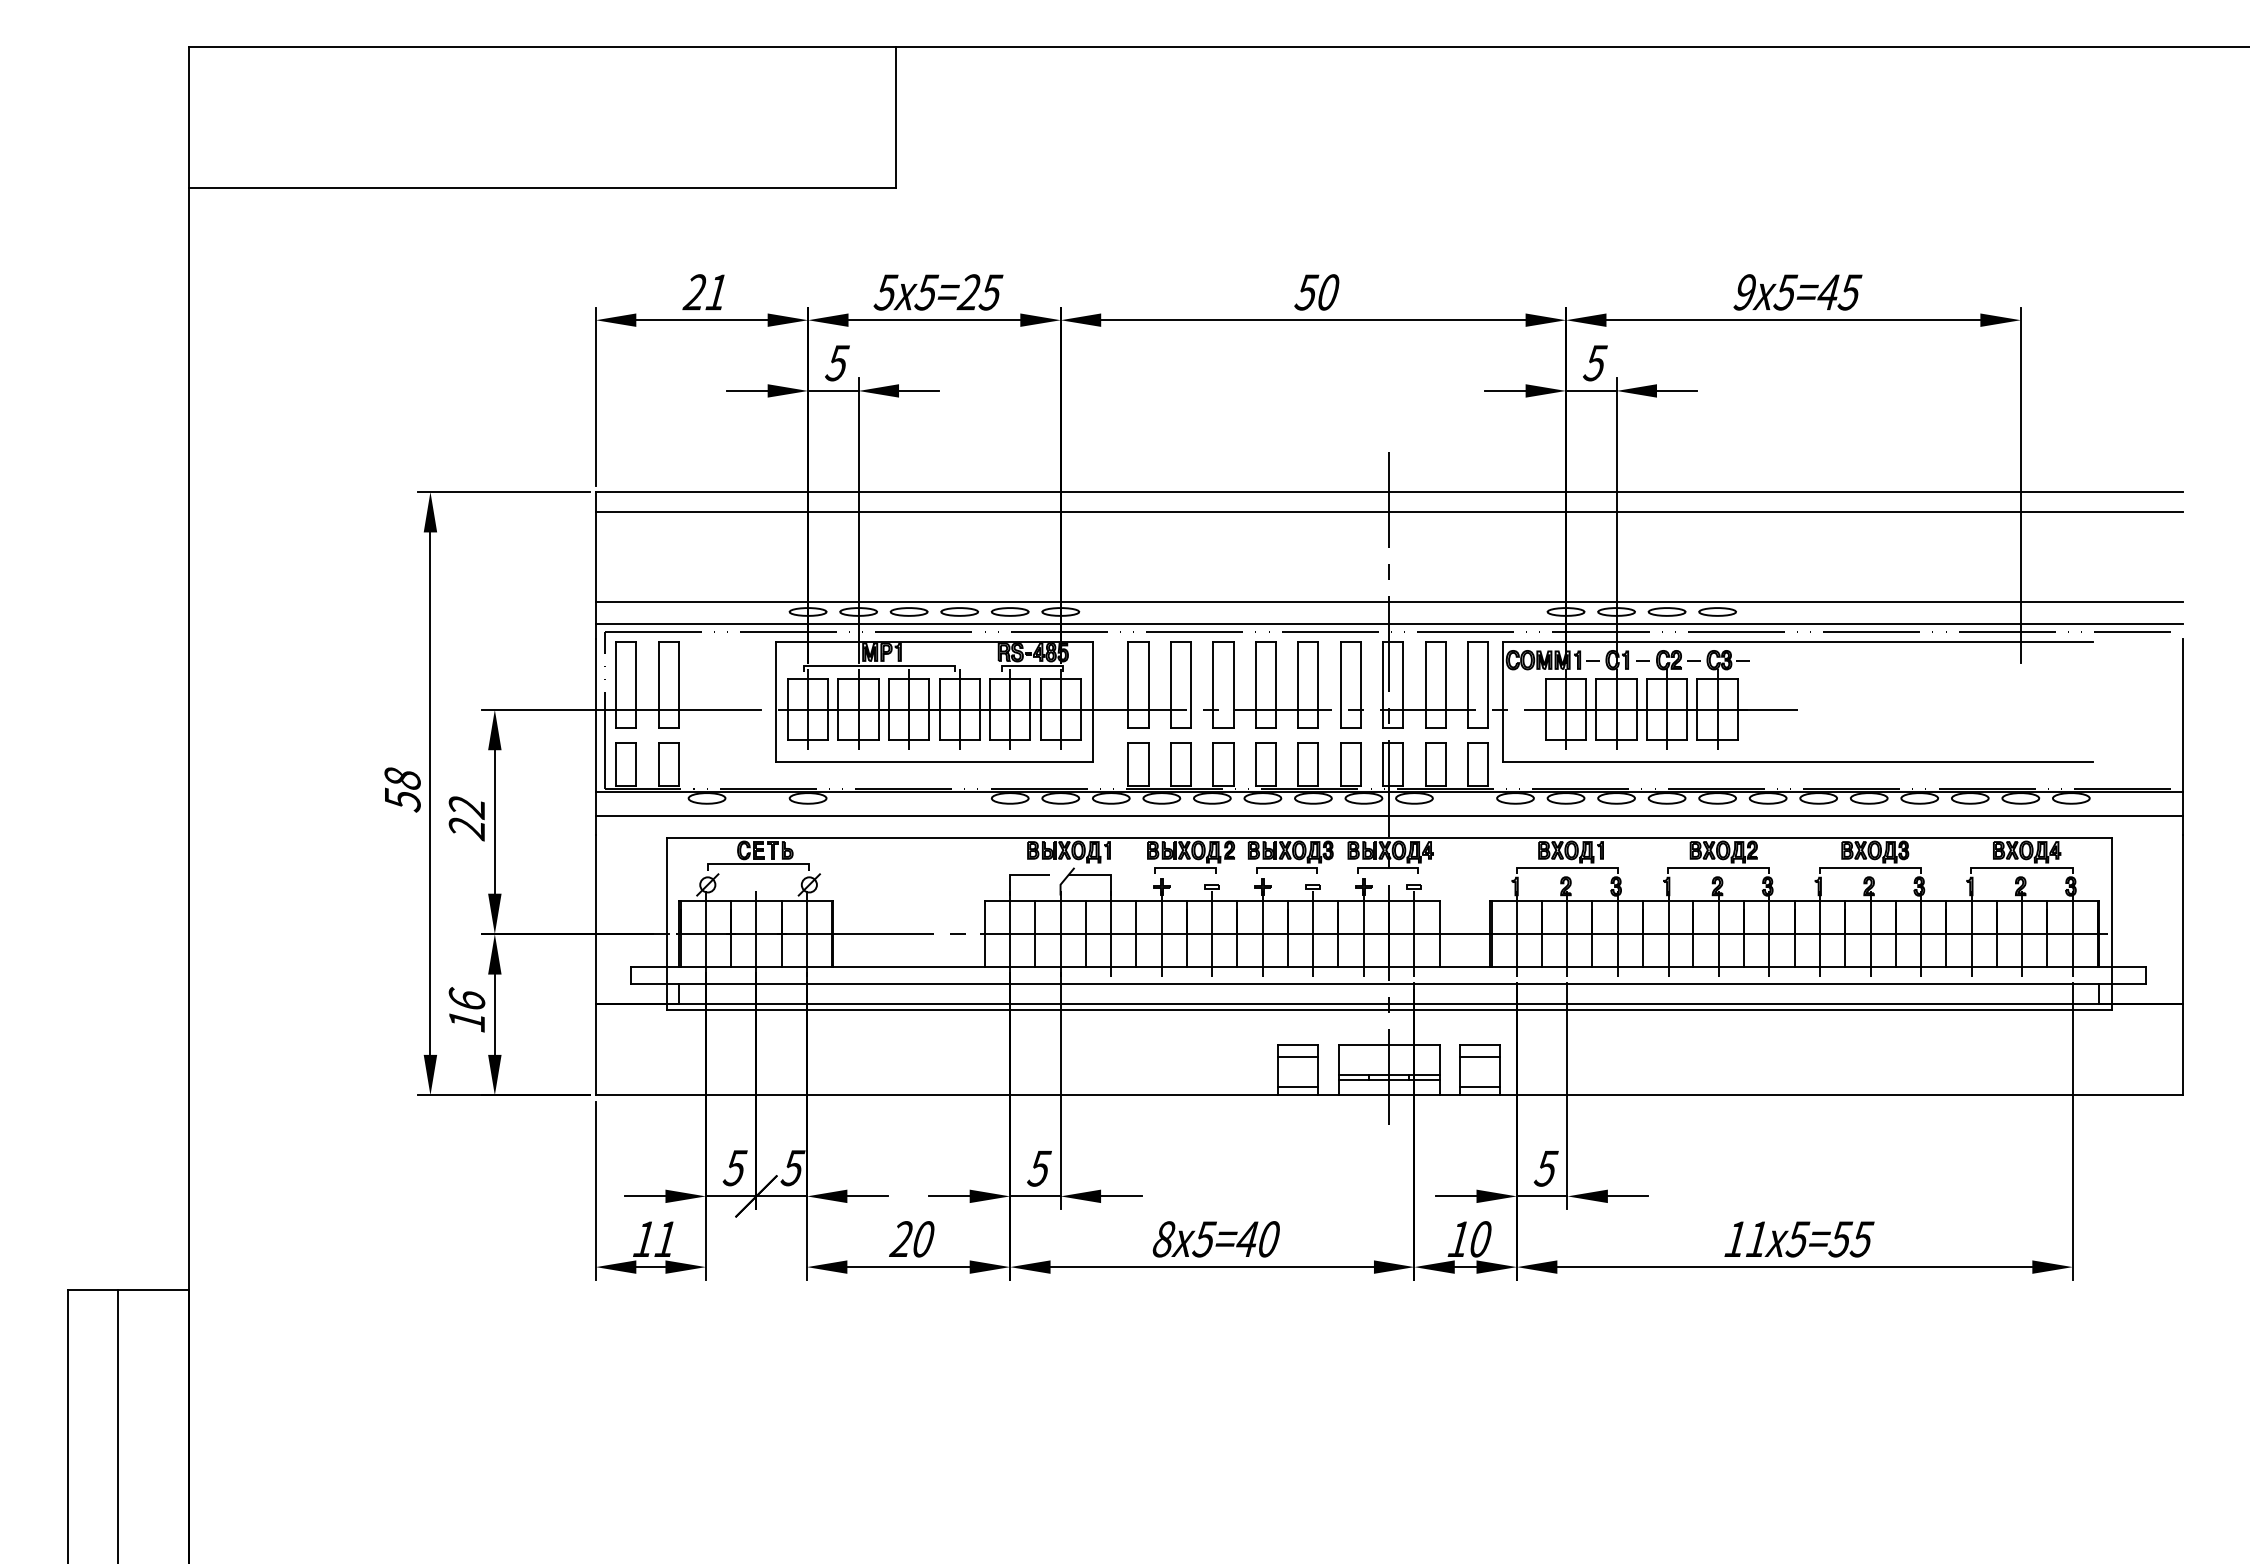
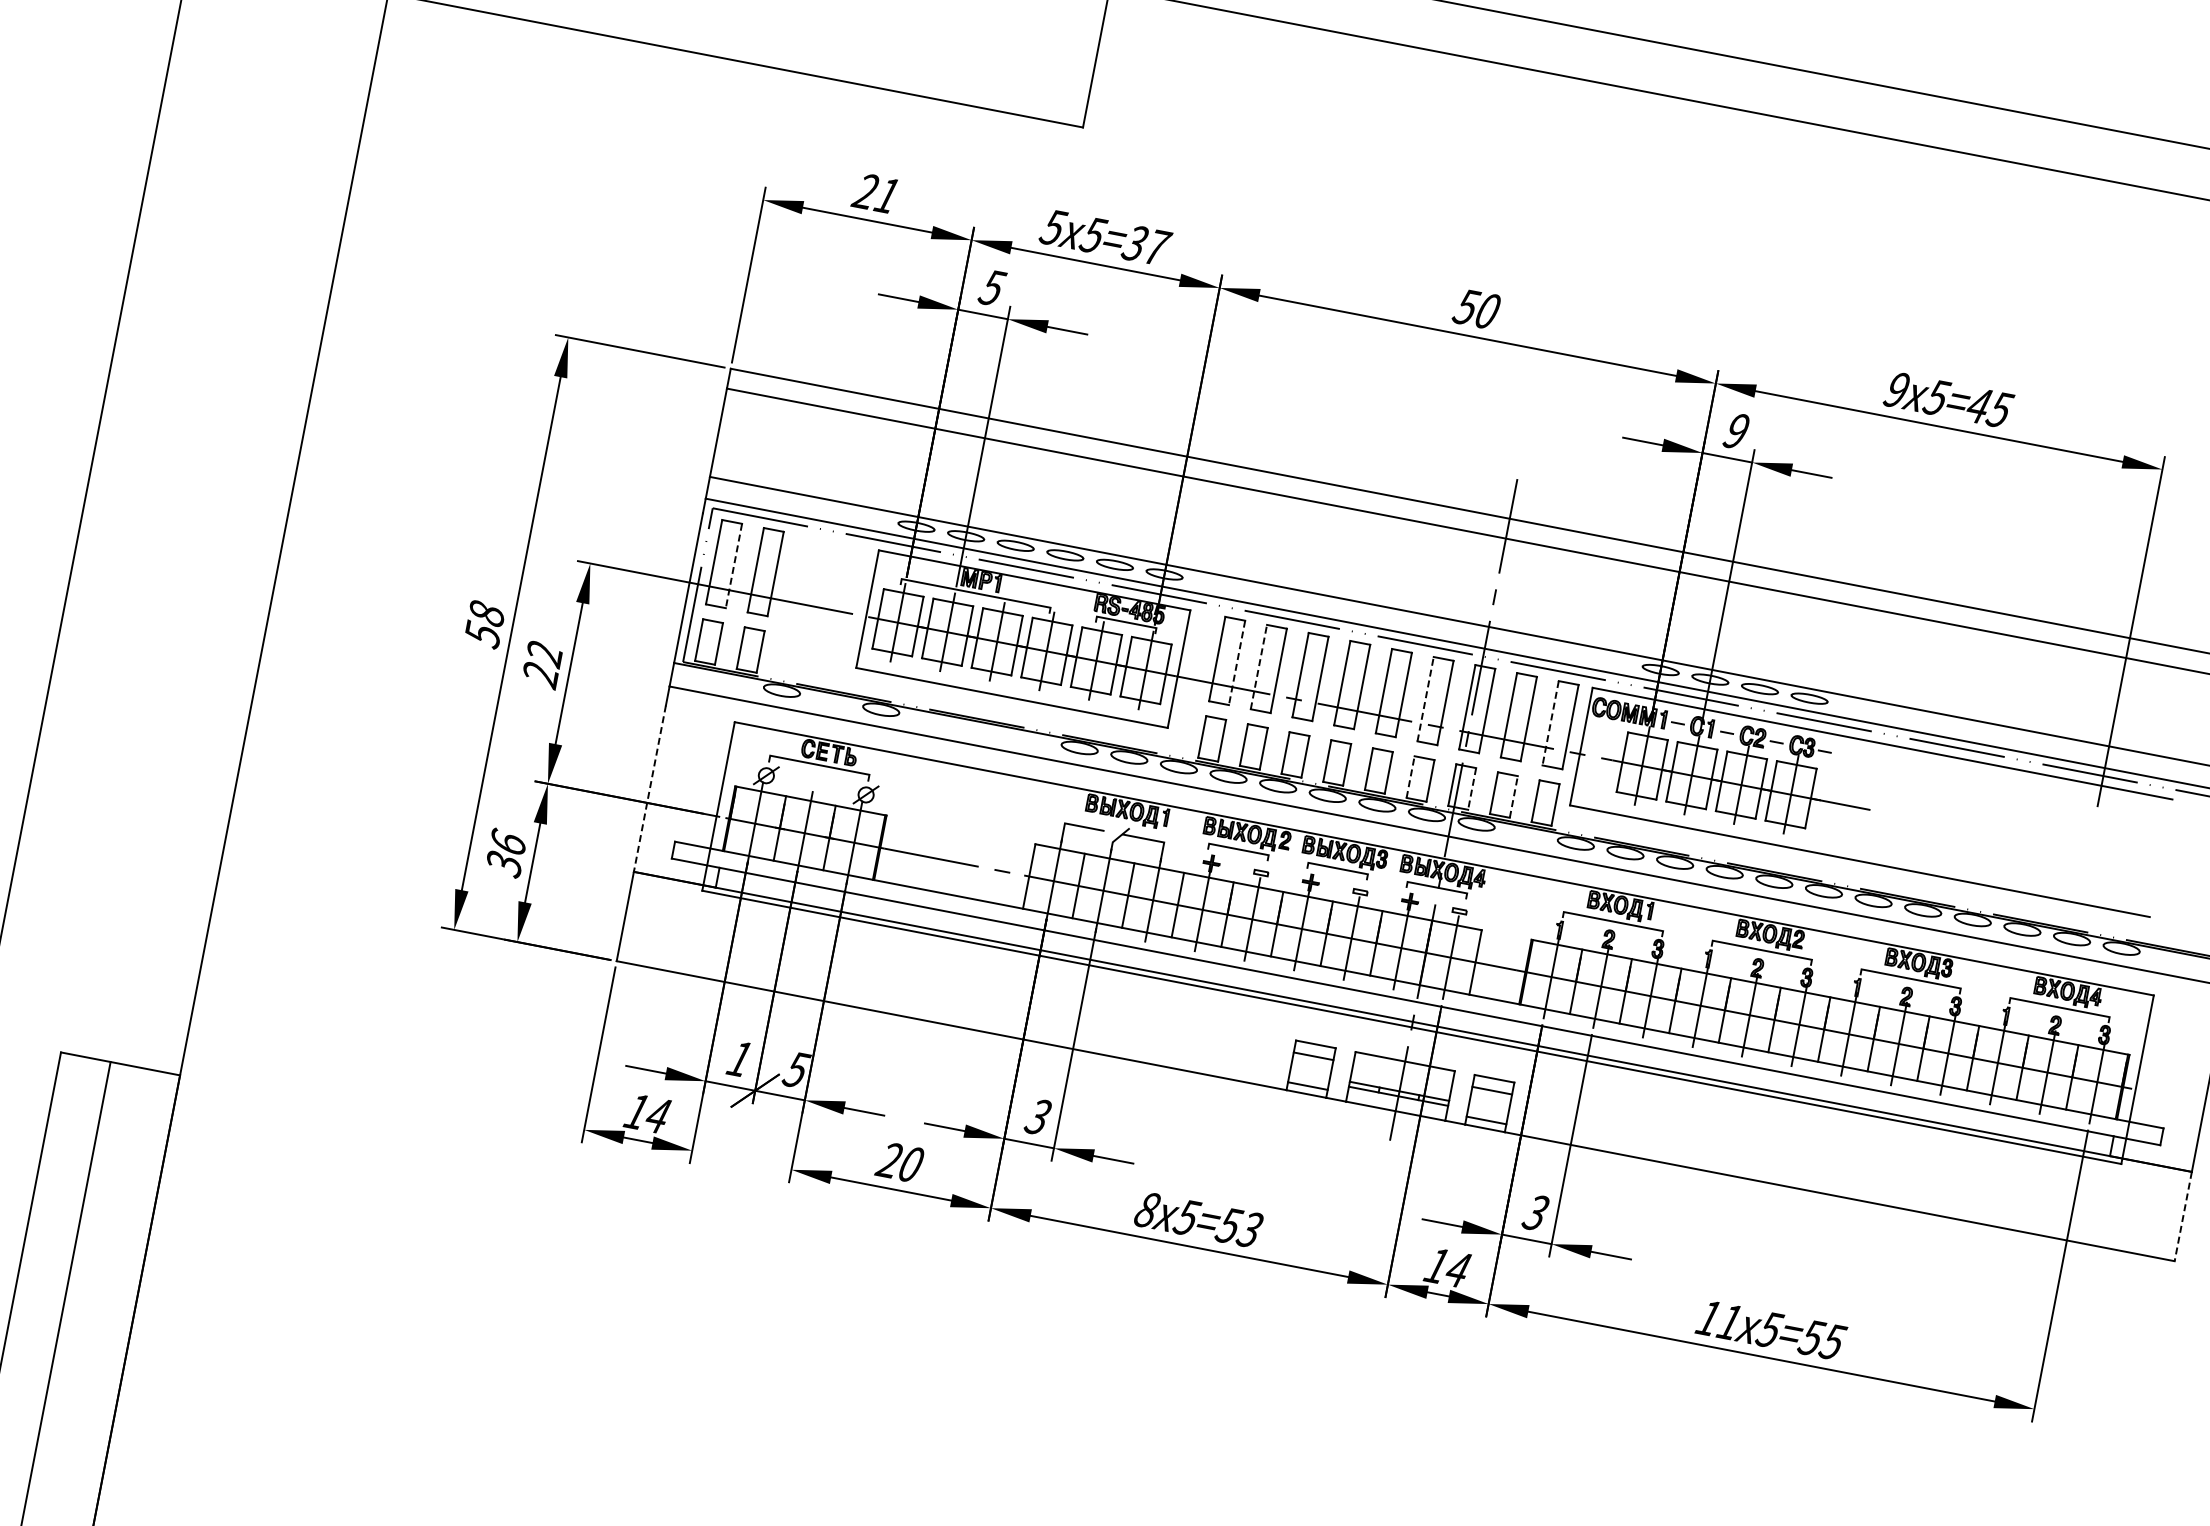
text: (980, 292) -> (1146, 245), 5=25 -> 5=37
text: (1595, 362) -> (1736, 430), 5 -> 9
line: (636, 685) -> (734, 566), solid -> dashed
line: (1148, 685) -> (1236, 663), solid -> dashed
line: (1170, 685) -> (1258, 667), solid -> dashed
line: (1340, 685) -> (1425, 699), solid -> dashed
line: (1468, 685) -> (1551, 723), solid -> dashed
line: (1340, 763) -> (1410, 776), solid -> dashed
line: (1445, 763) -> (1513, 796), solid -> dashed
line: (1403, 764) -> (1472, 789), solid -> dashed
line: (595, 919) -> (649, 788), solid -> dashed
text: (466, 1021) -> (503, 864), 16 -> 36
line: (2182, 1050) -> (2183, 1217), solid -> dashed
text: (734, 1168) -> (738, 1059), 5 -> 1
text: (1039, 1168) -> (1038, 1116), 5 -> 3
text: (1545, 1168) -> (1535, 1212), 5 -> 3
text: (665, 1238) -> (657, 1114), 11 -> 14
text: (1257, 1239) -> (1239, 1227), 5=40 -> 5=53
text: (1480, 1239) -> (1458, 1270), 10 -> 14

